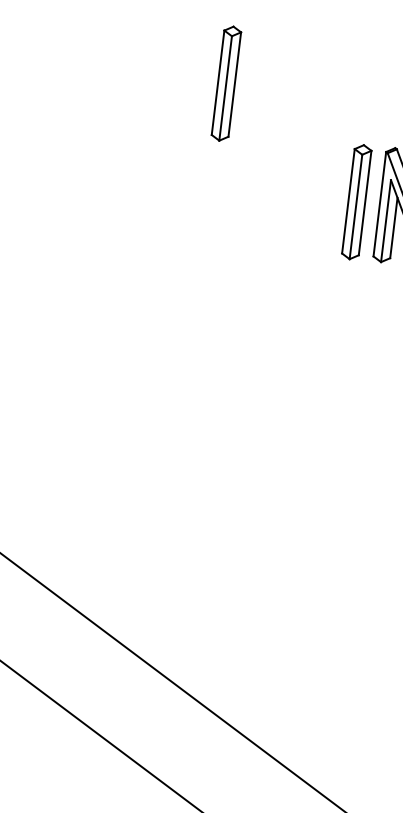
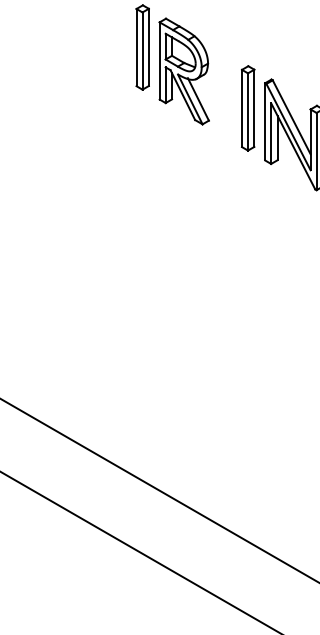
part: (277, 122) -> (183, 71), added
part: (357, 202) -> (248, 108), moved

